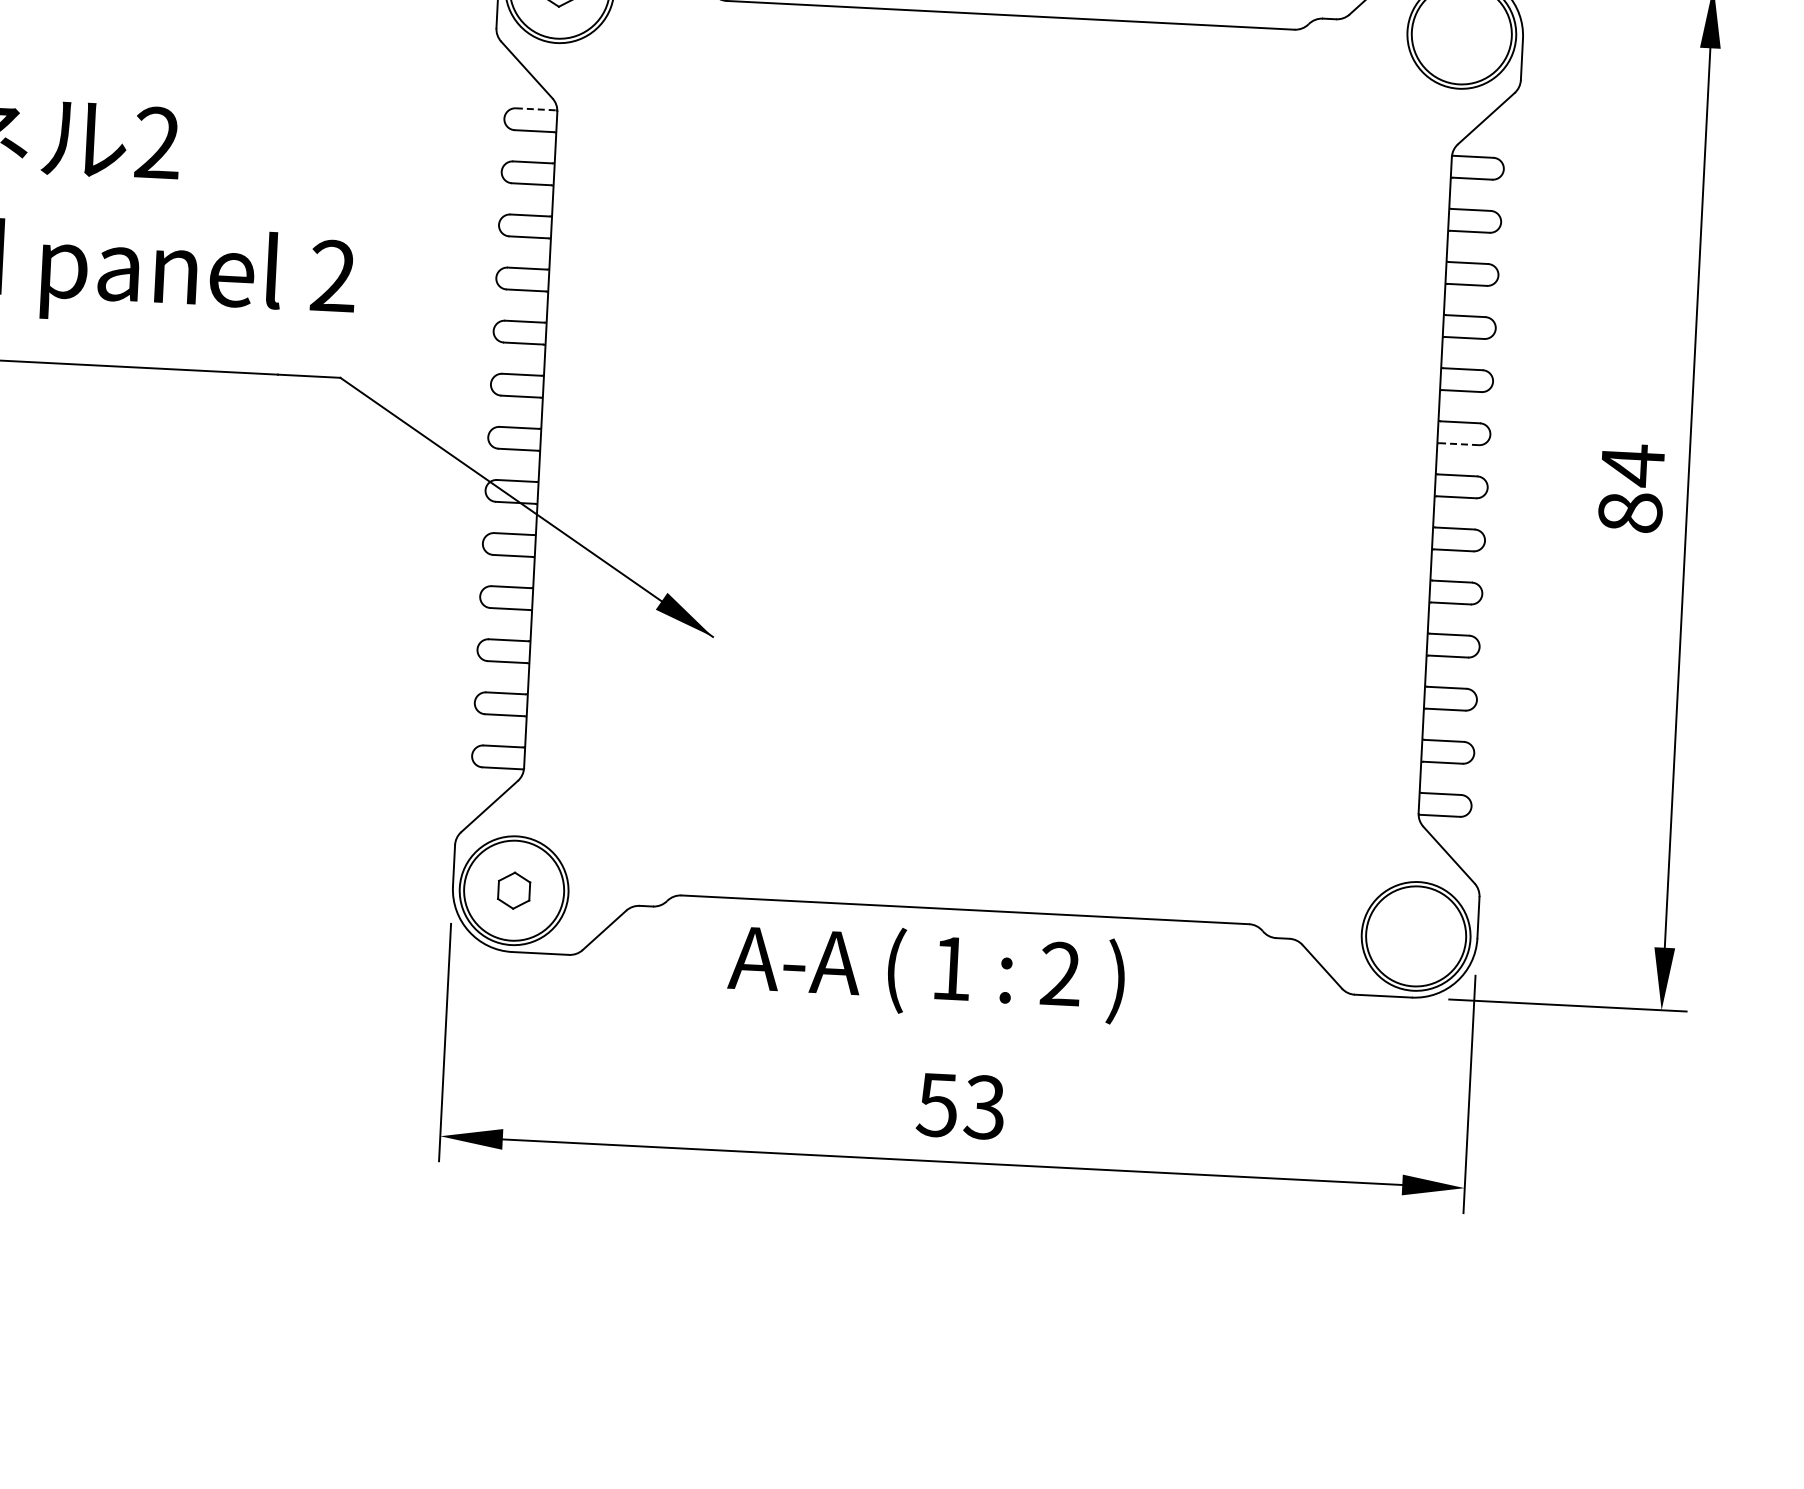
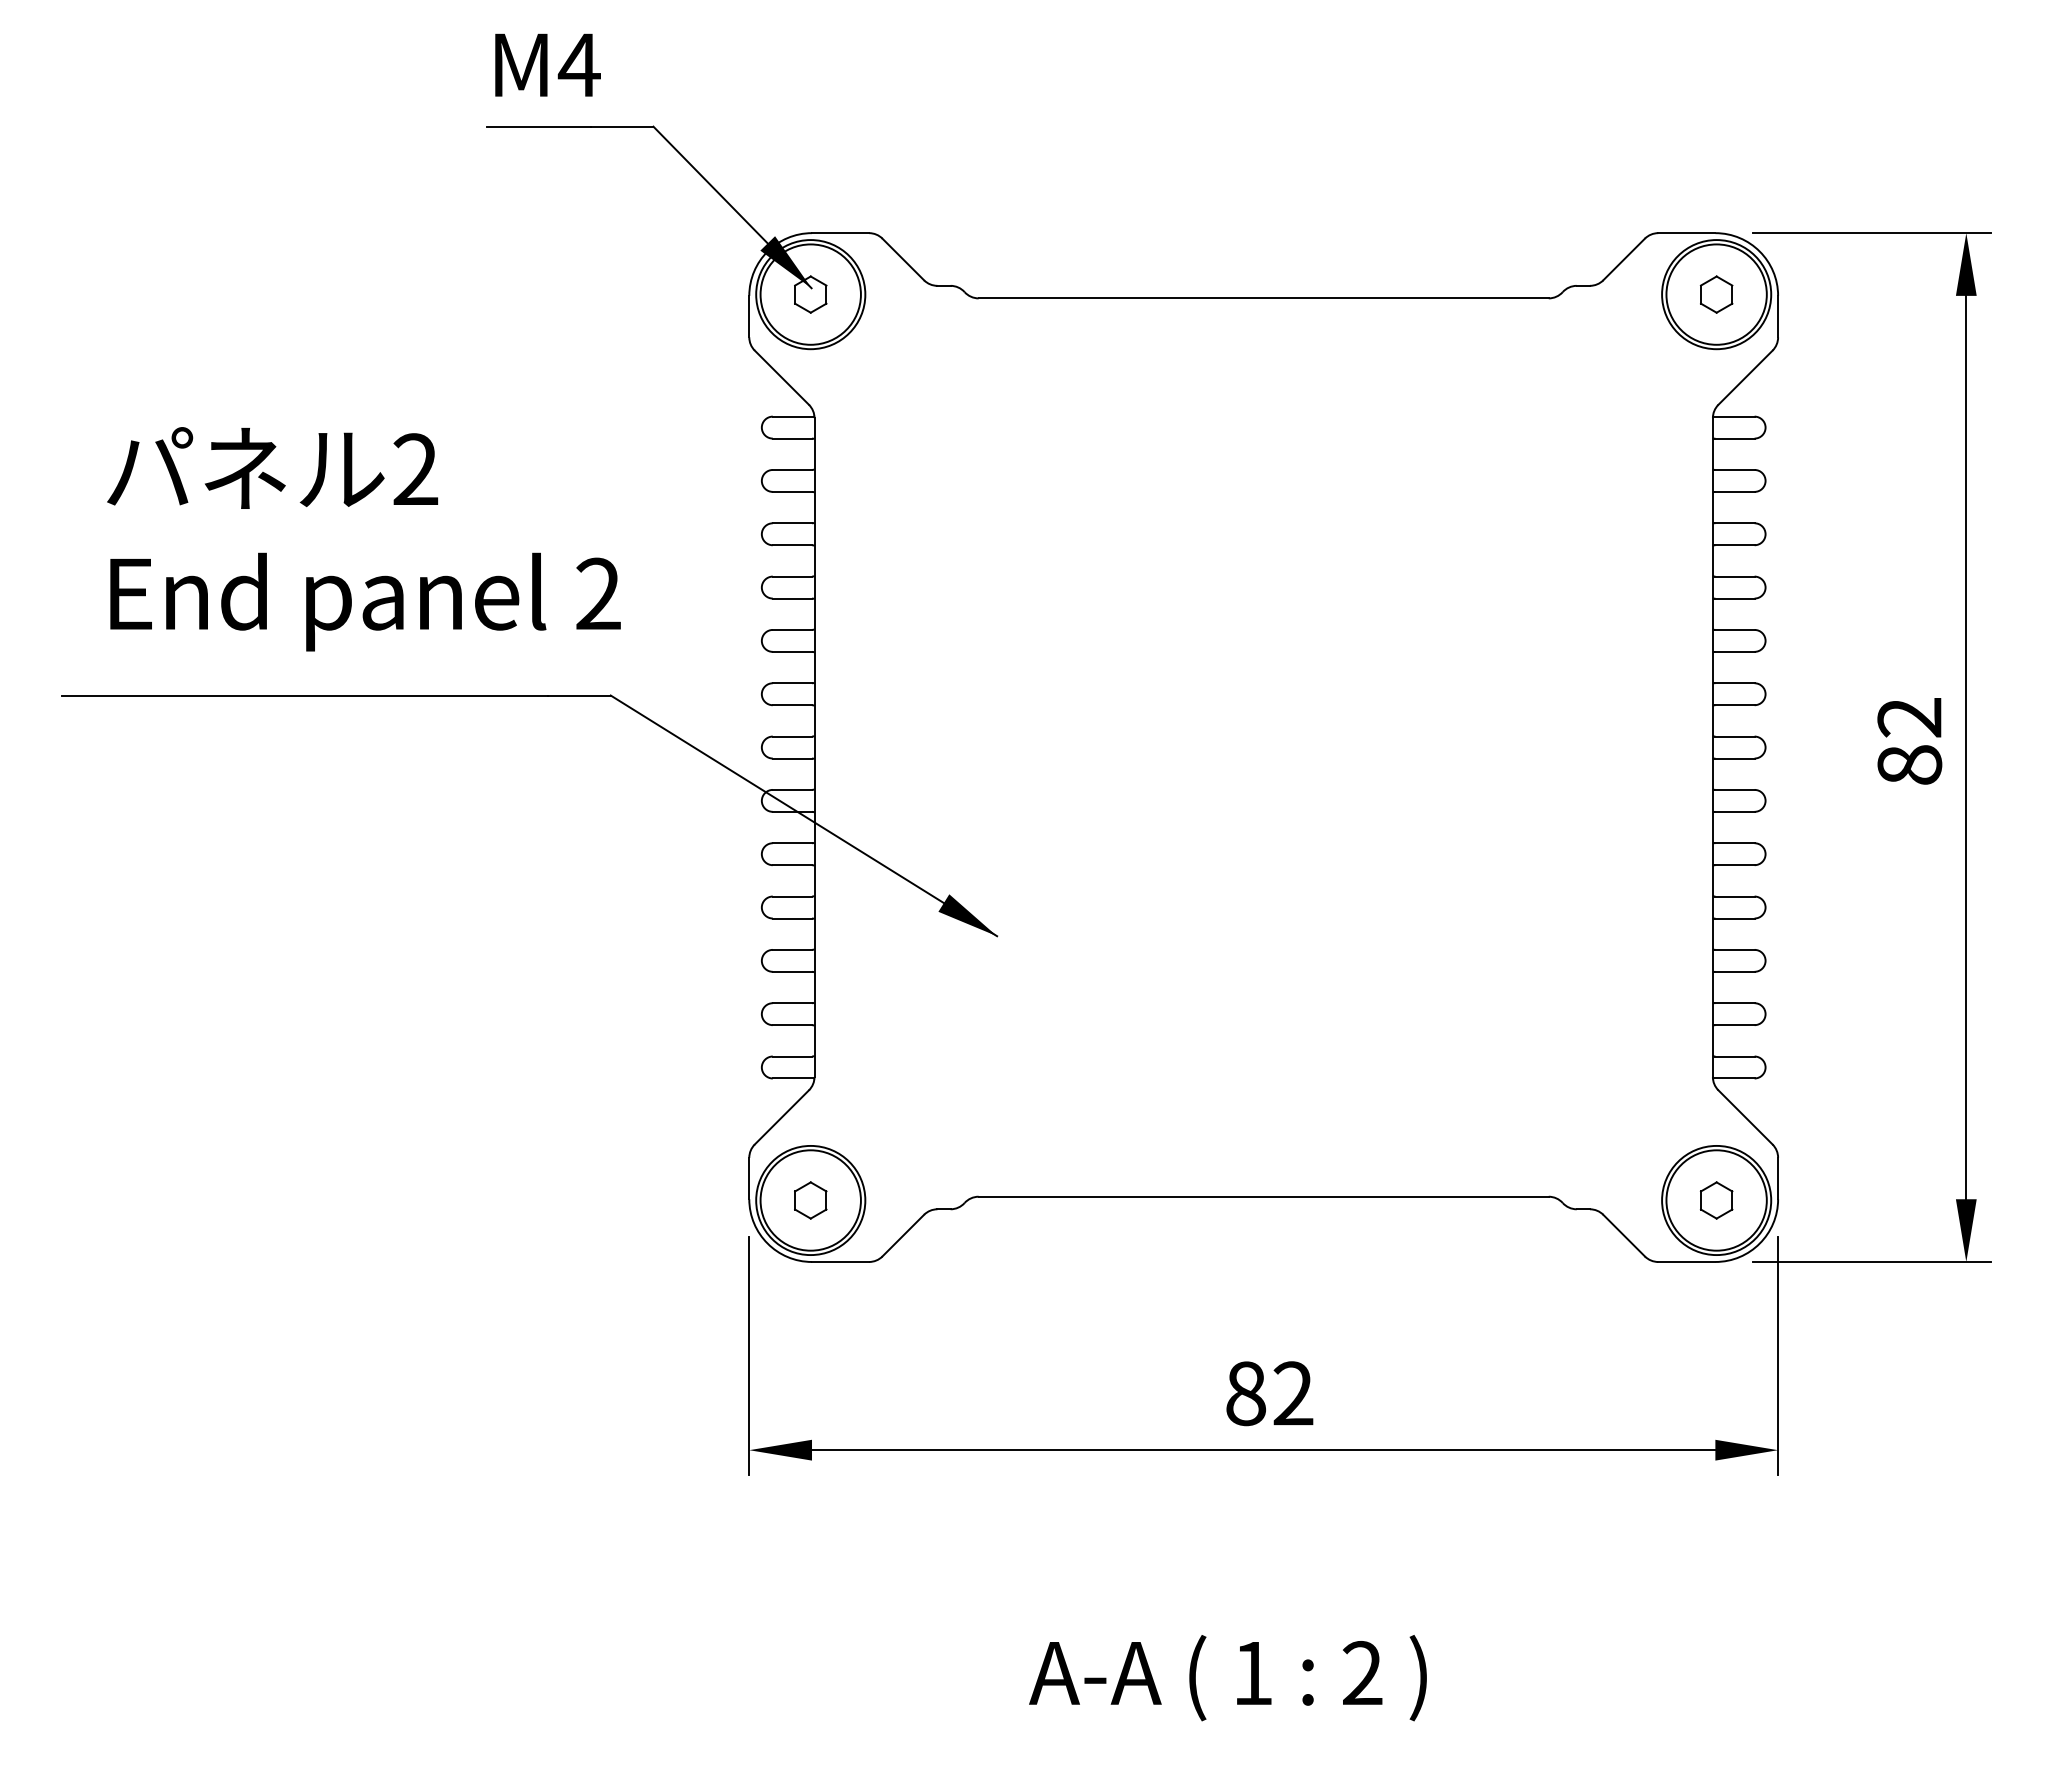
part: (1461, 34) -> (1716, 294), added
line: (536, 109) -> (793, 416), dashed -> solid
line: (1458, 444) -> (1734, 705), dashed -> solid
text: (1632, 465) -> (1909, 717), 84 -> 82
part: (1415, 936) -> (1716, 1200), added
text: (926, 972) -> (1227, 1678), moved
text: (961, 1106) -> (1269, 1393), 53 -> 82

